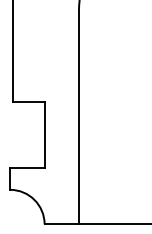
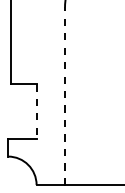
line: (79, 117) -> (65, 96), solid -> dashed
line: (44, 135) -> (36, 111), solid -> dashed

